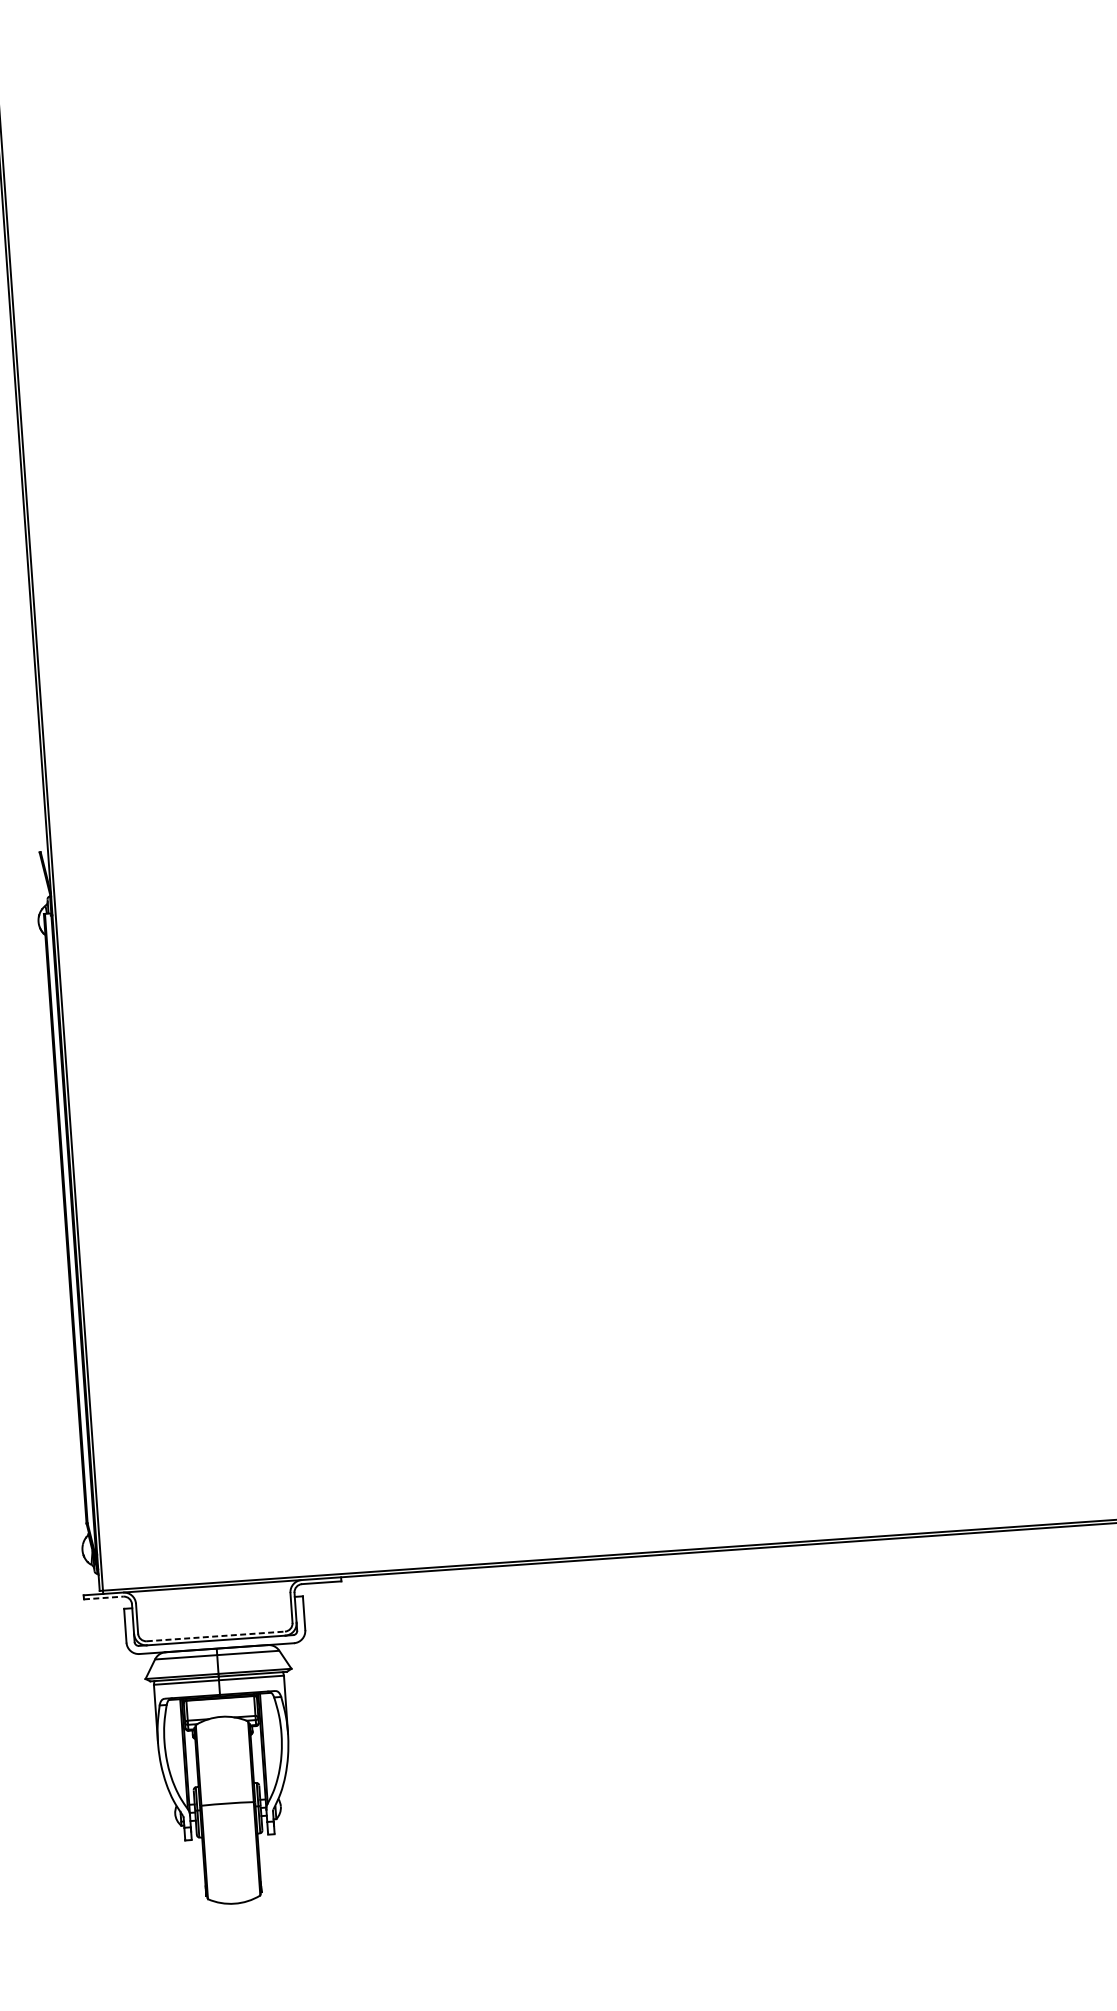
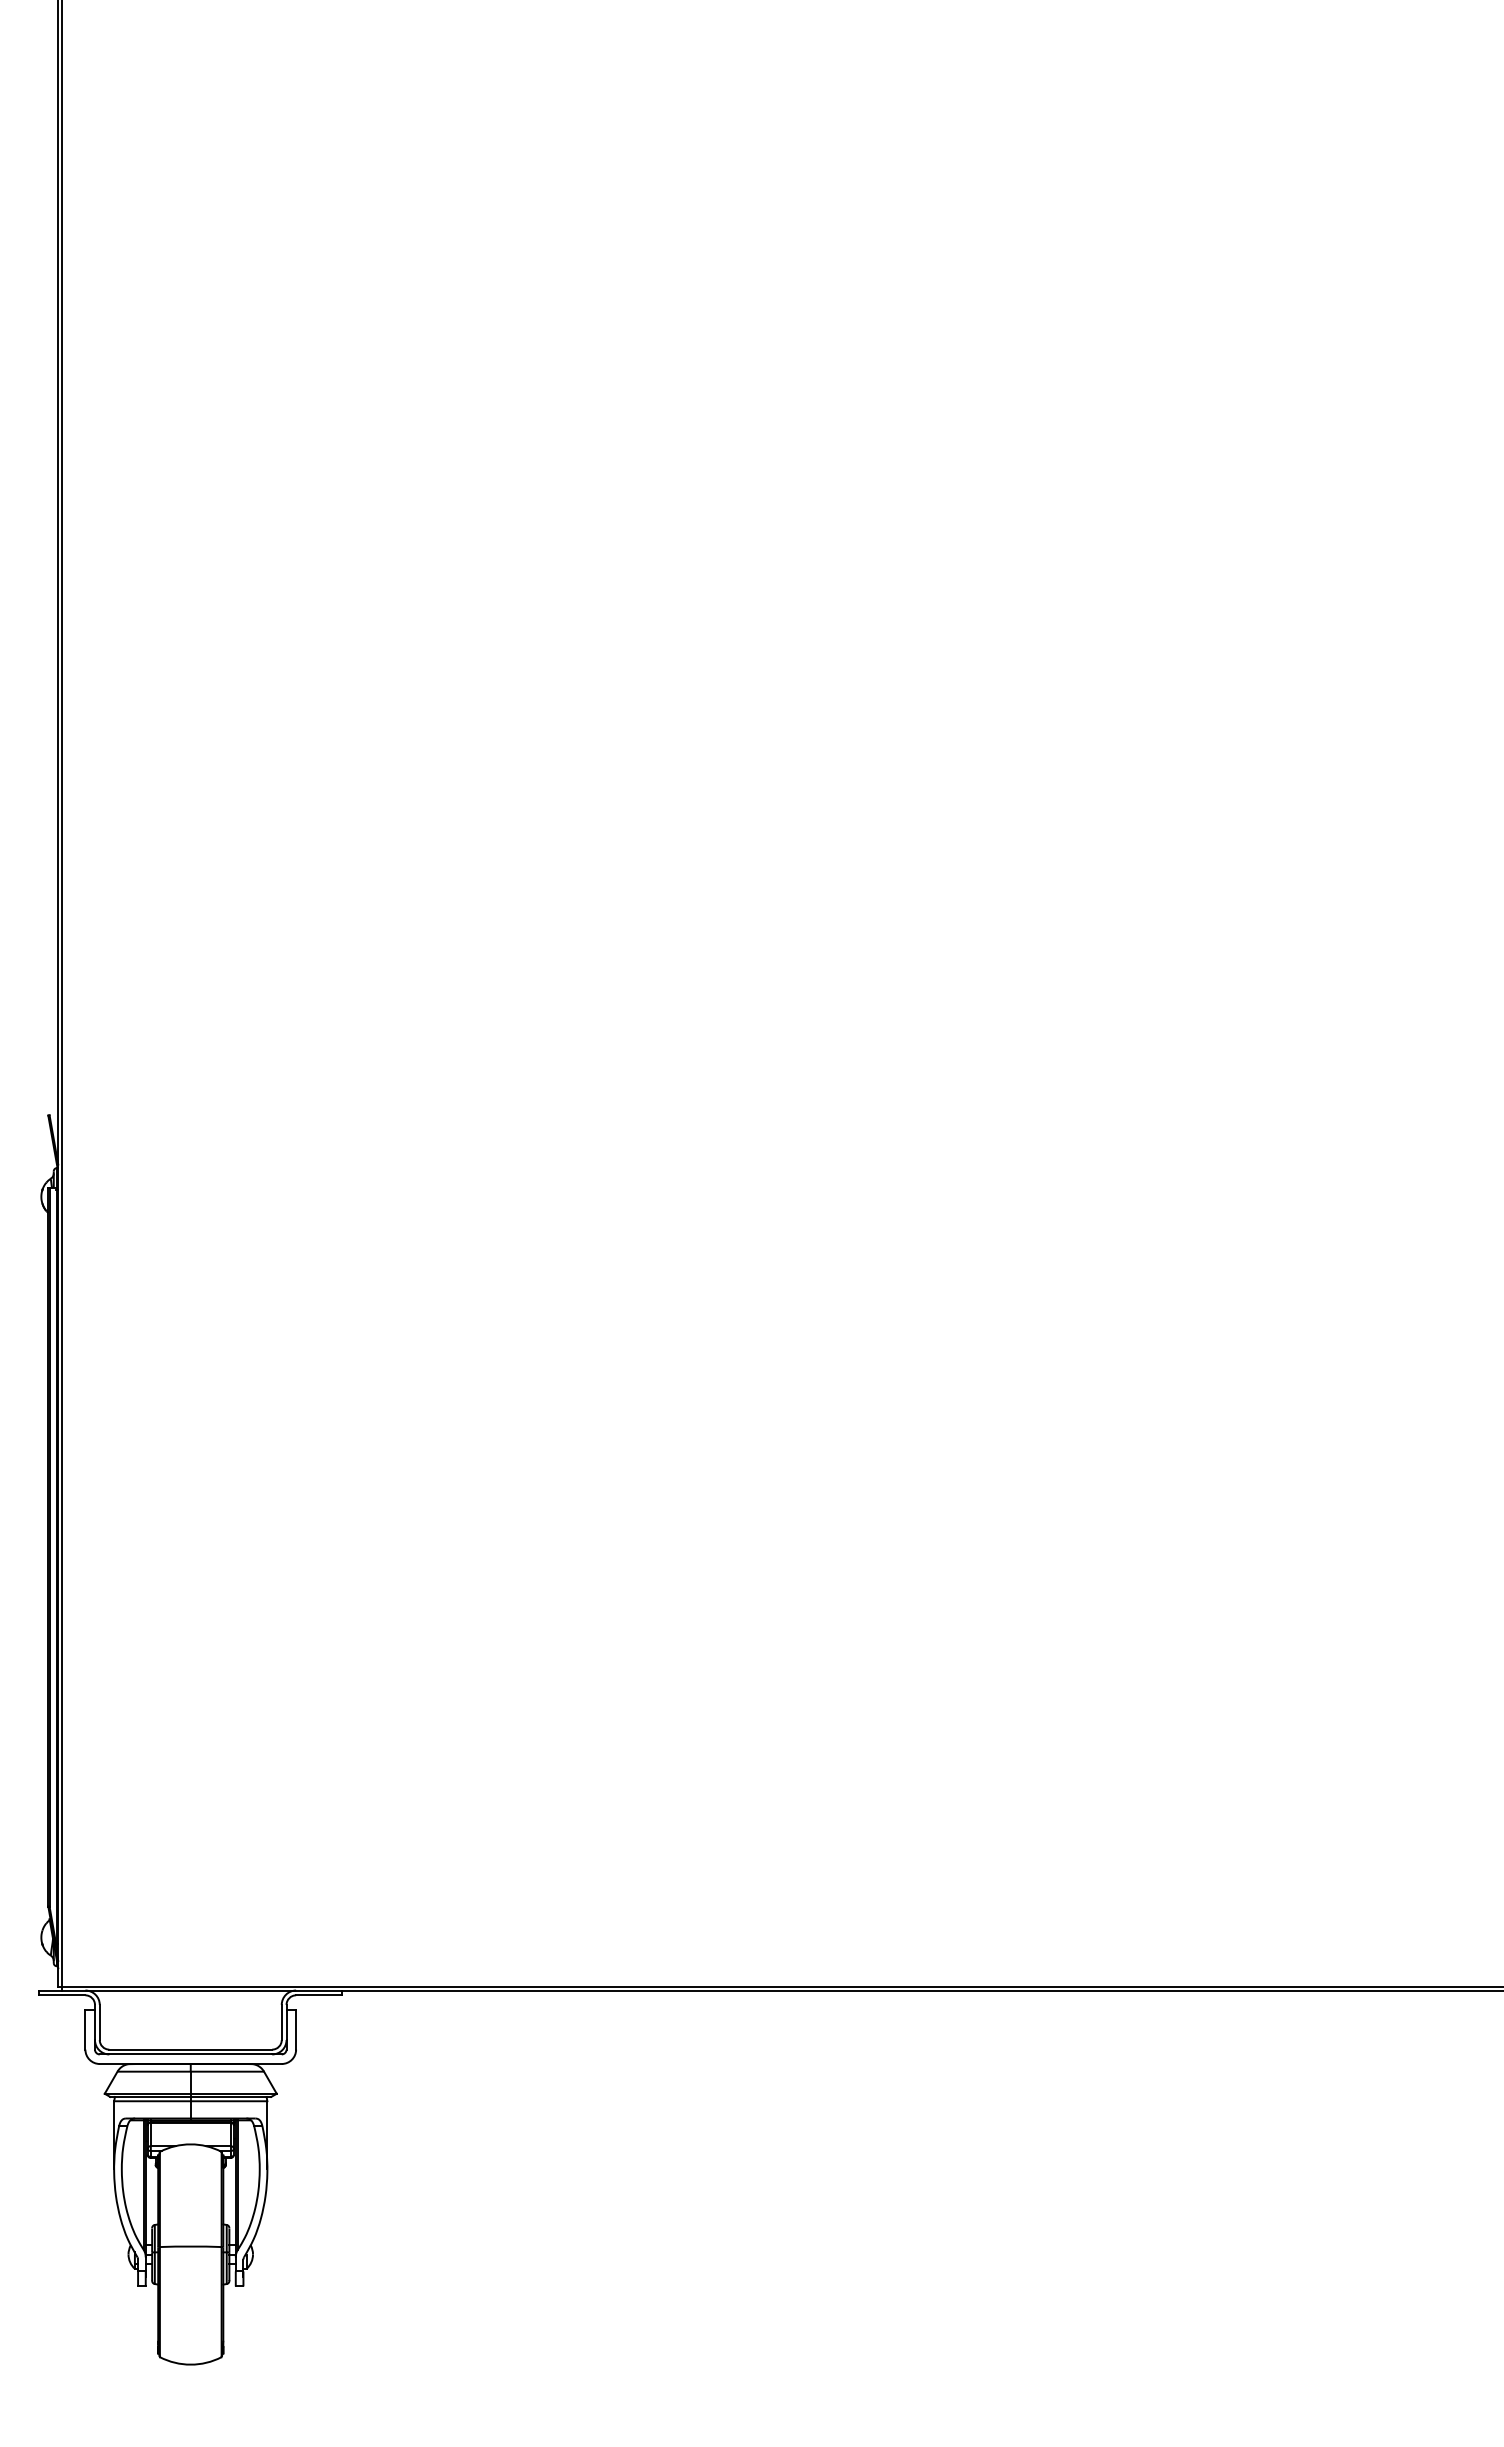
line: (103, 1598) -> (62, 1995), dashed -> solid
line: (216, 1636) -> (191, 2049), dashed -> solid

